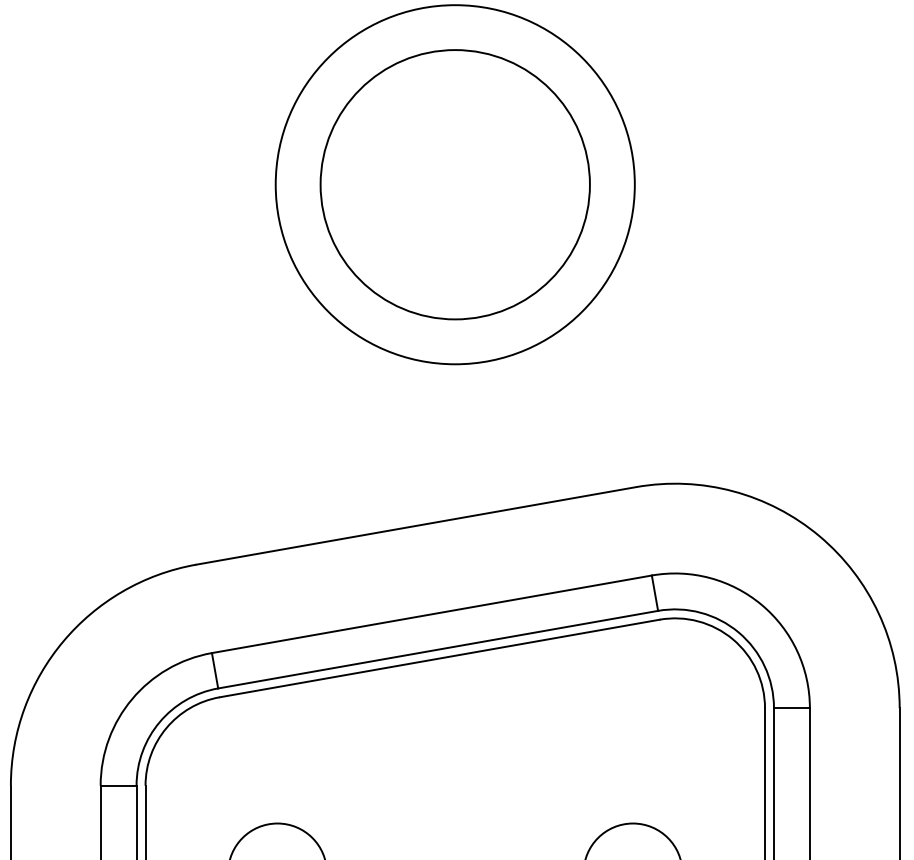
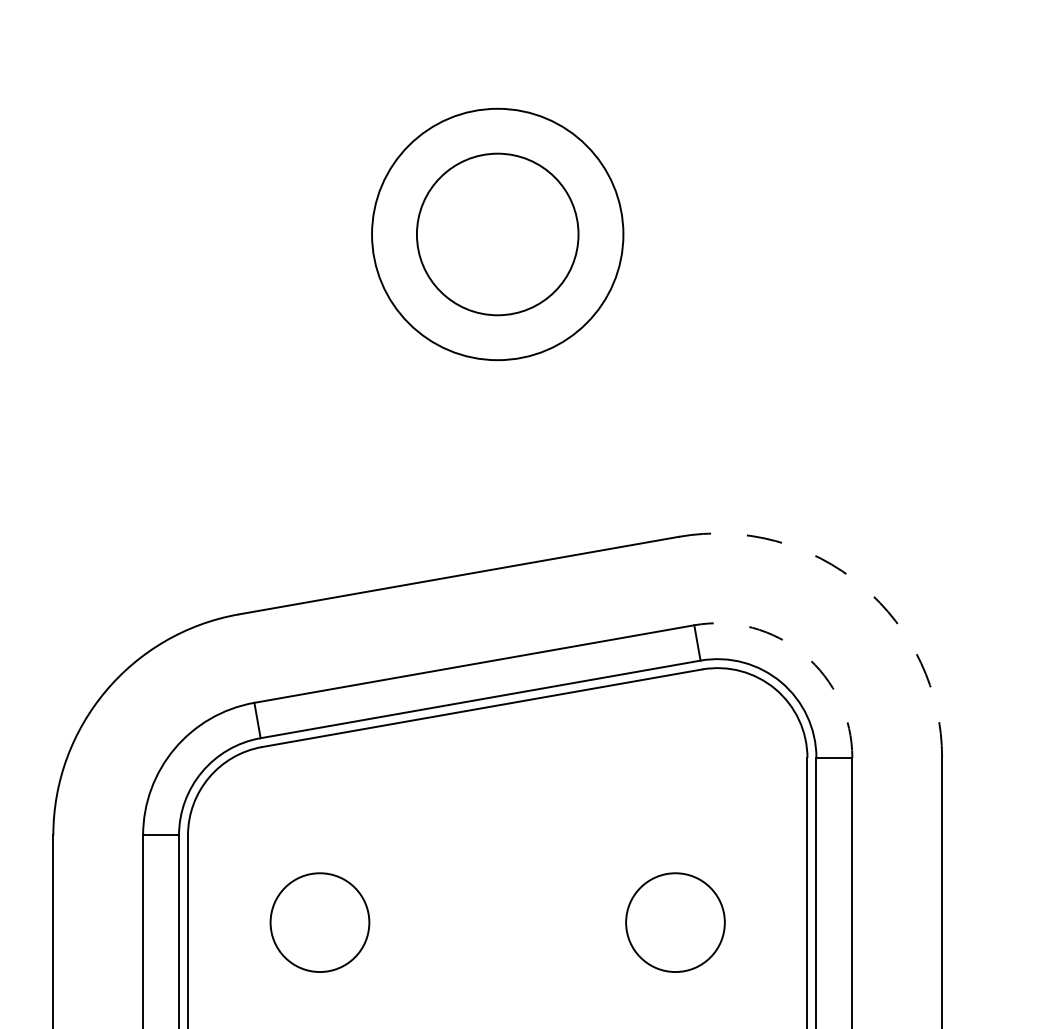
circle: (455, 184) -> (497, 234), size x0.6
circle: (455, 184) -> (497, 234), size x0.7
arc: (819, 535) -> (861, 585), solid -> dashed
arc: (762, 604) -> (804, 654), solid -> dashed

